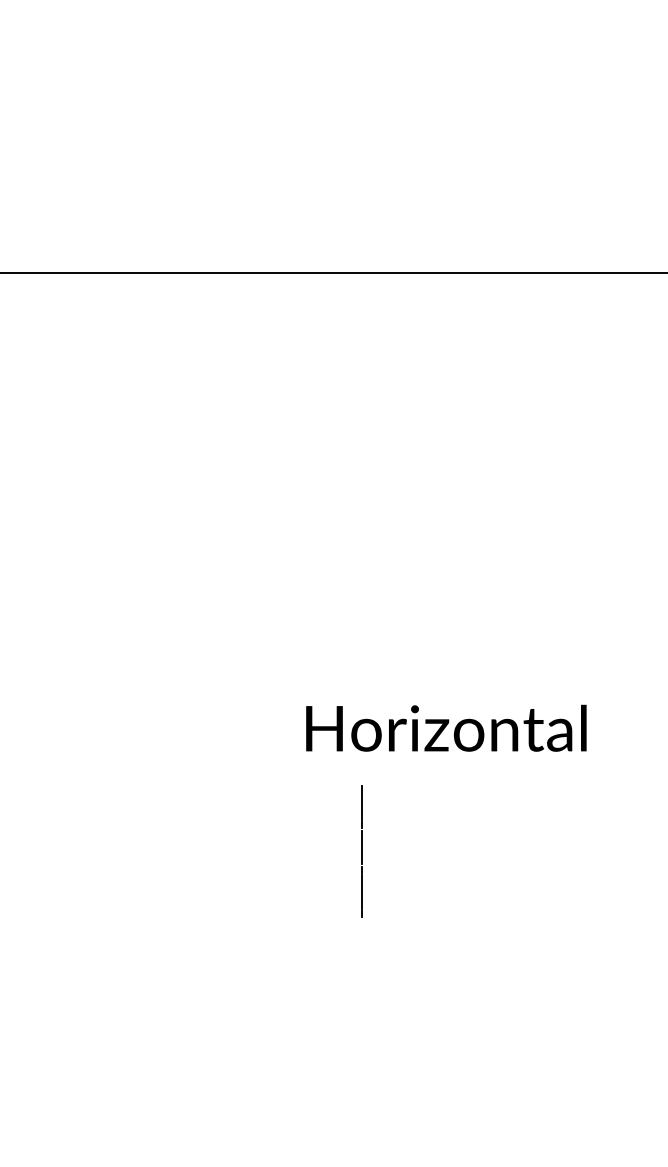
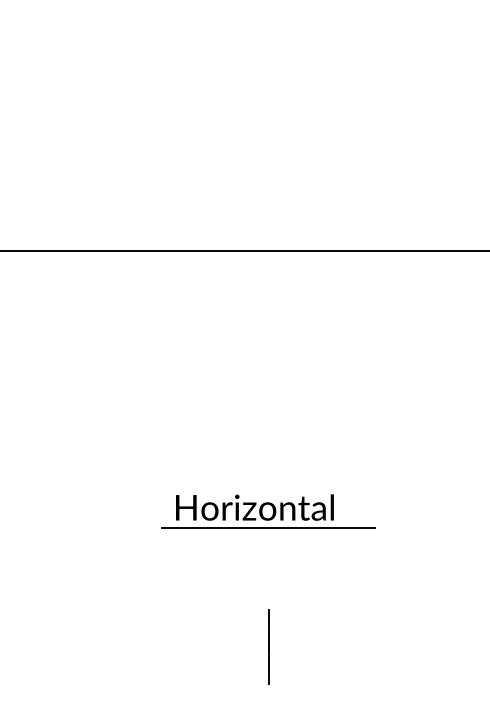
line: (470, 763) -> (268, 527), added
line: (360, 850) -> (268, 646), moved

